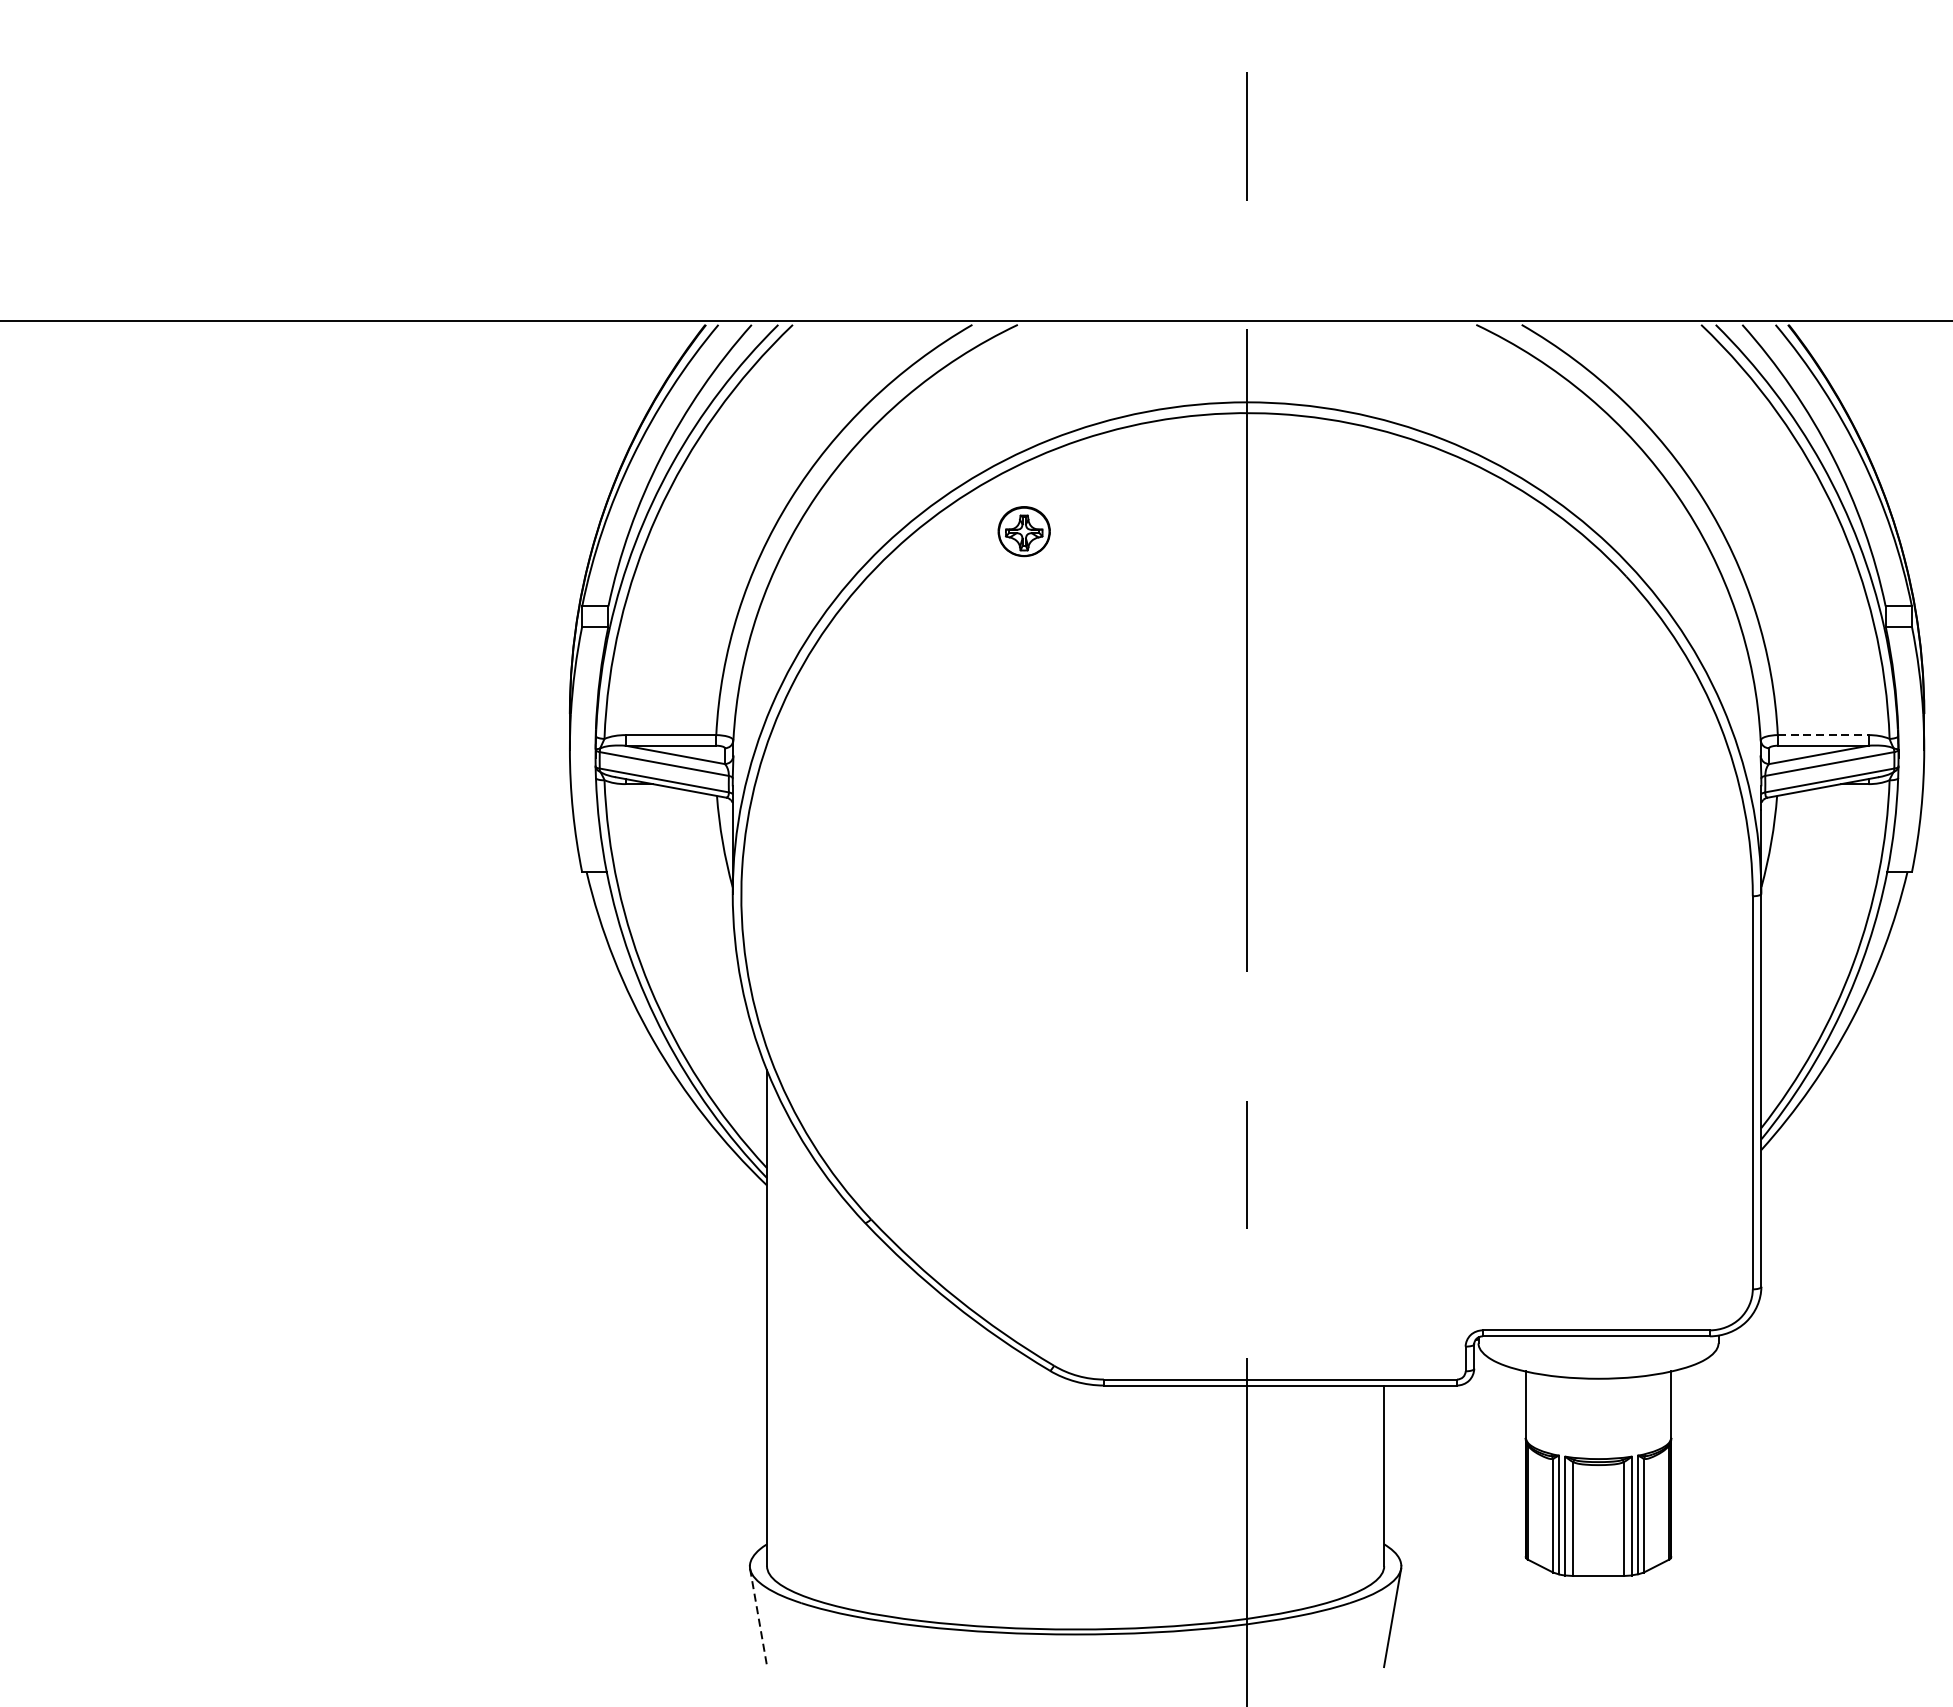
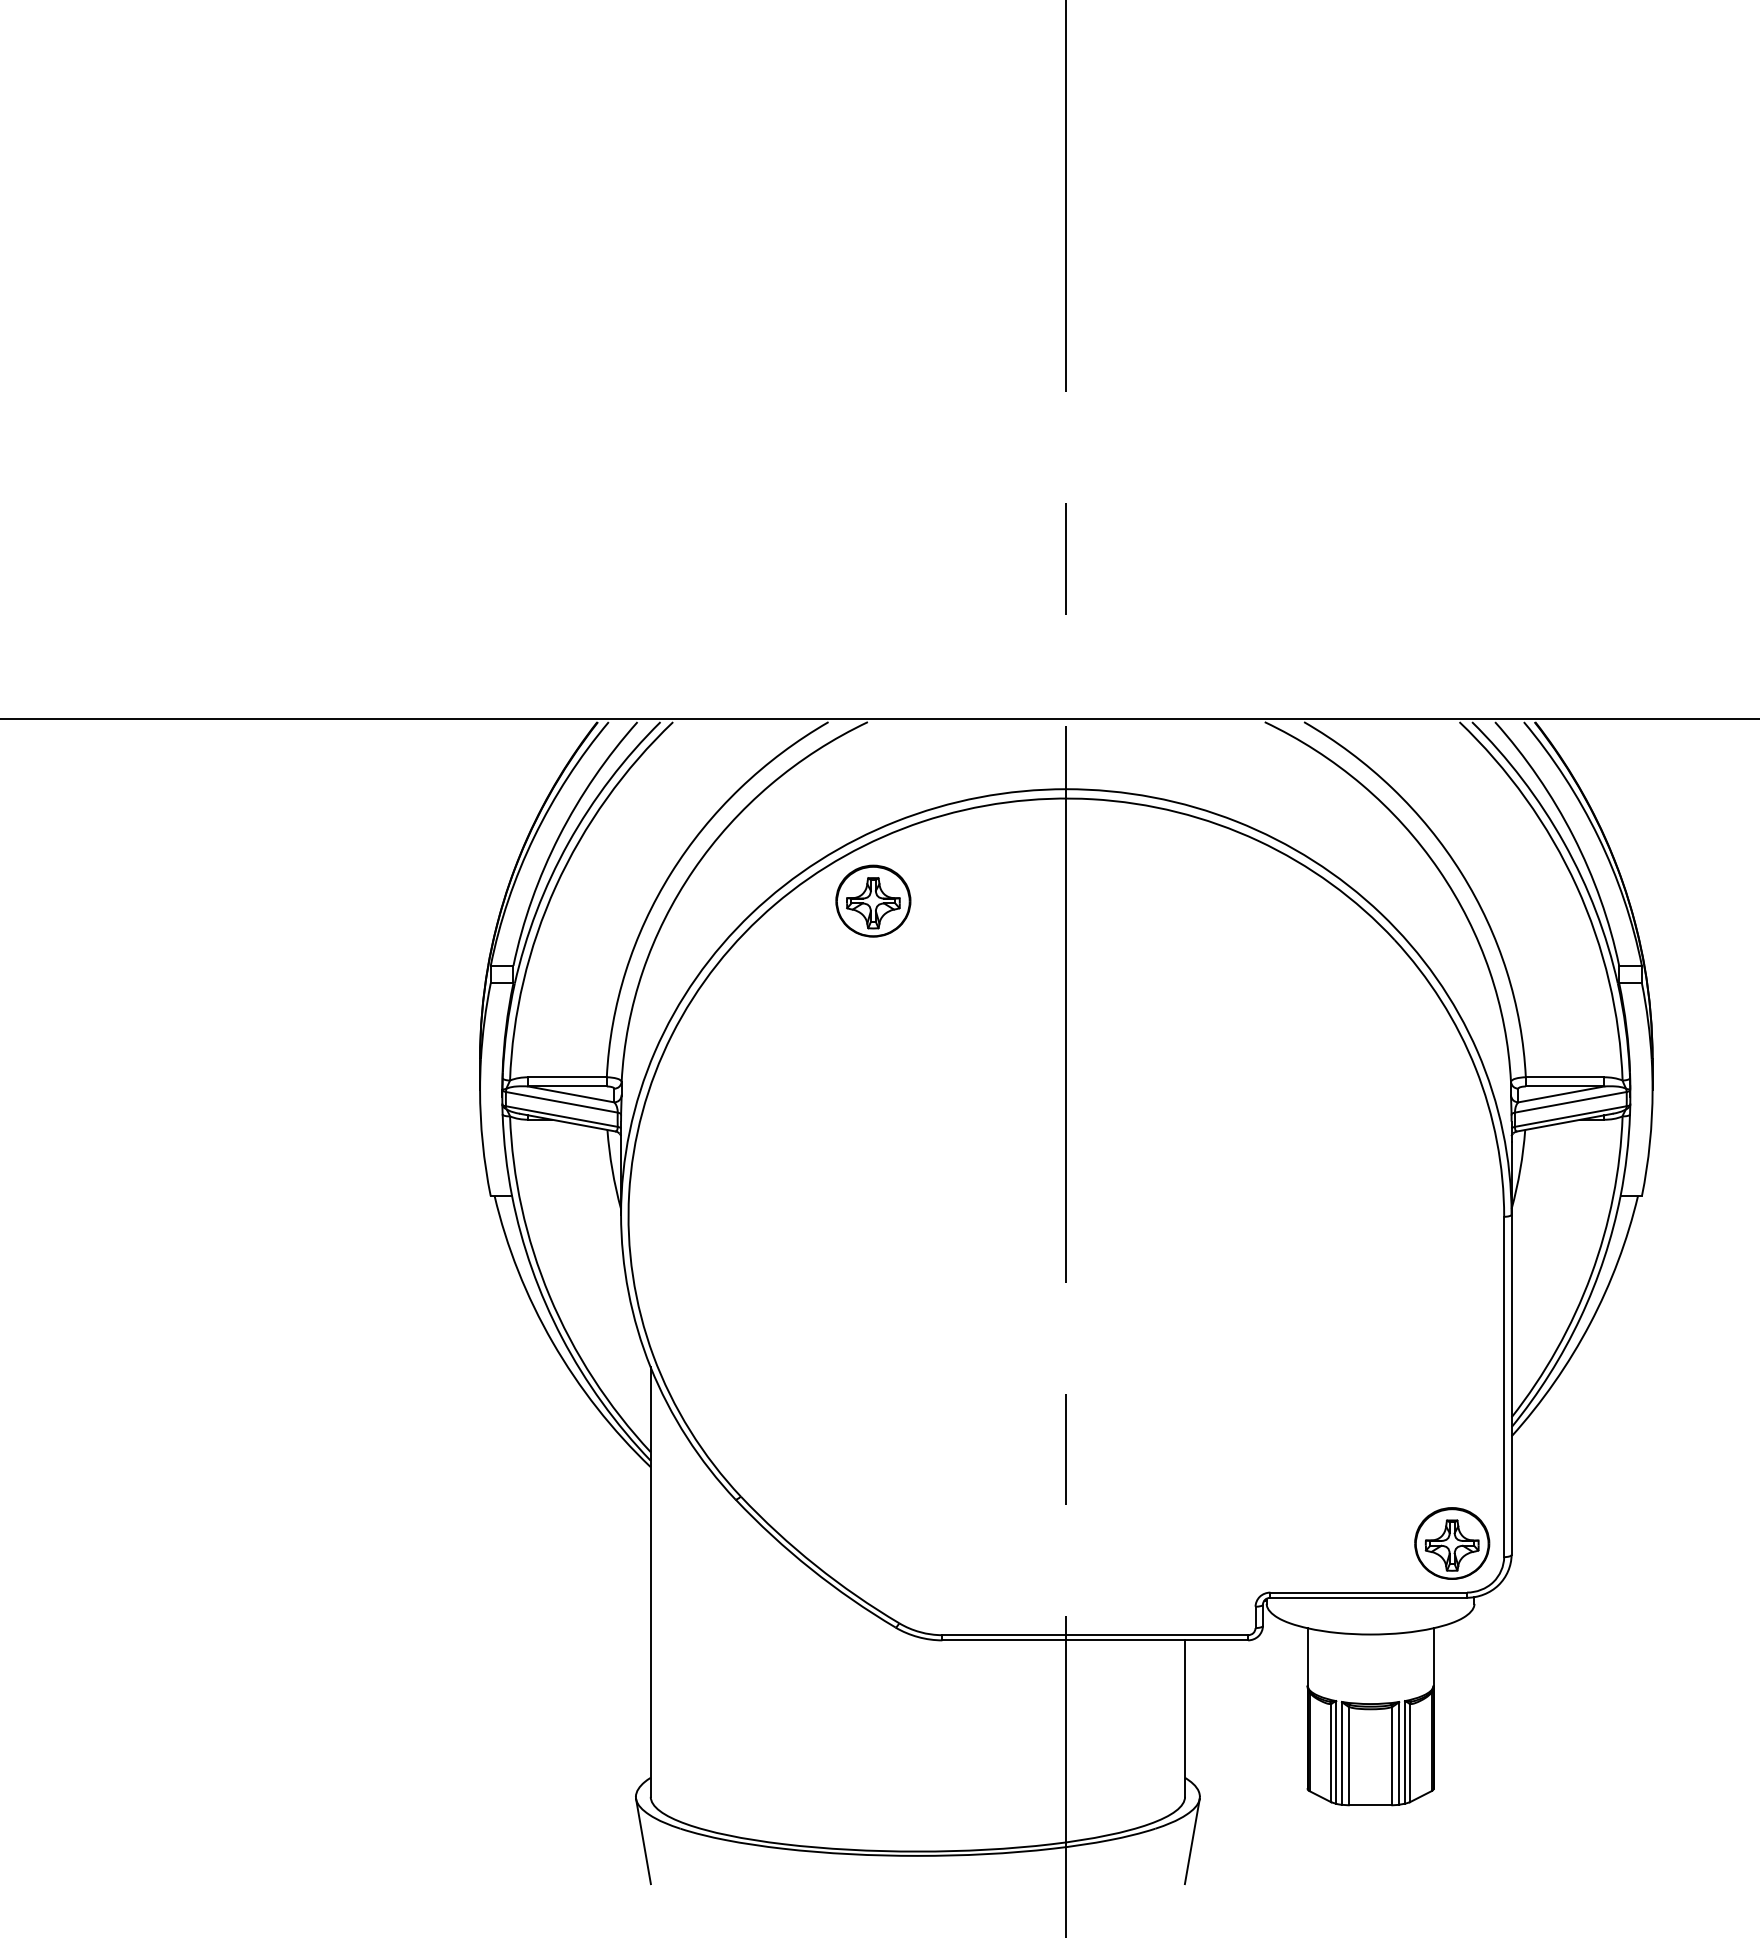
part: (1024, 530) -> (873, 900), size x1.67
line: (1823, 735) -> (1565, 1077), dashed -> solid
part: (1693, 1273) -> (1452, 1543), added
line: (758, 1617) -> (643, 1841), dashed -> solid

